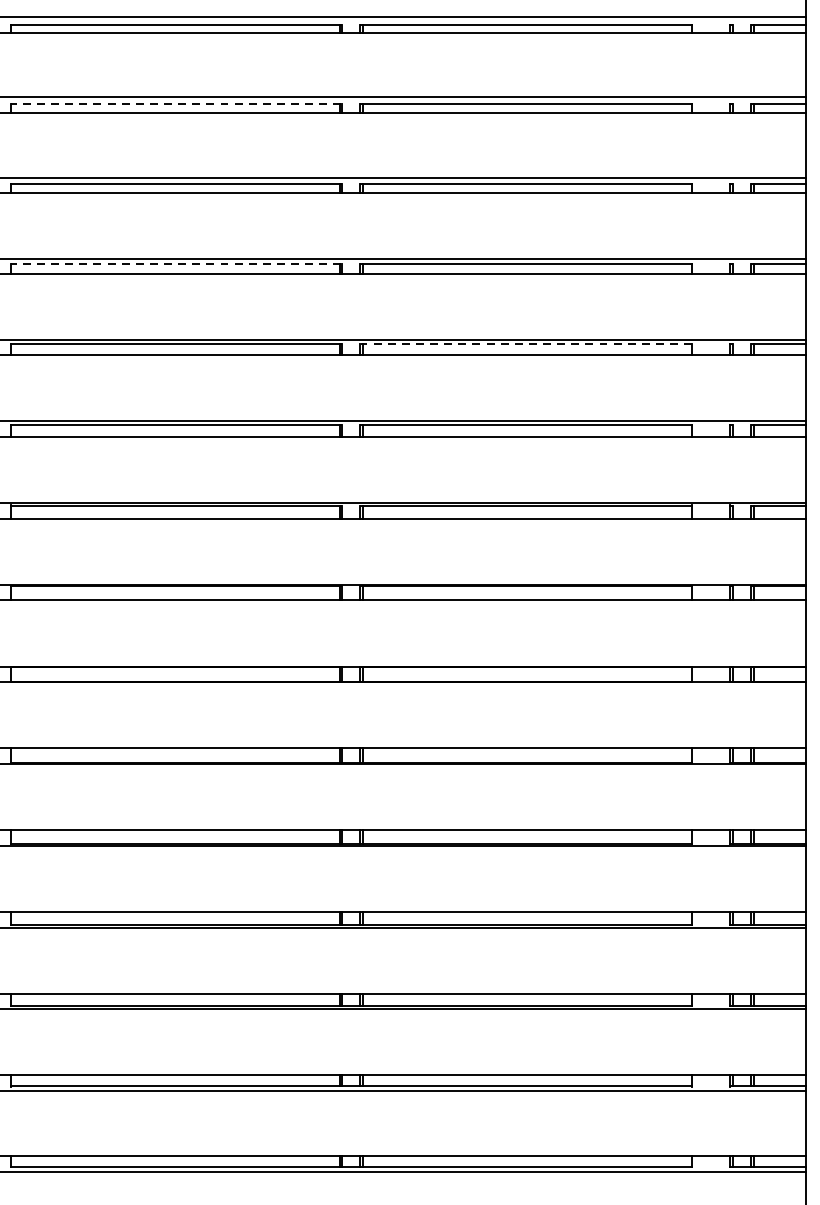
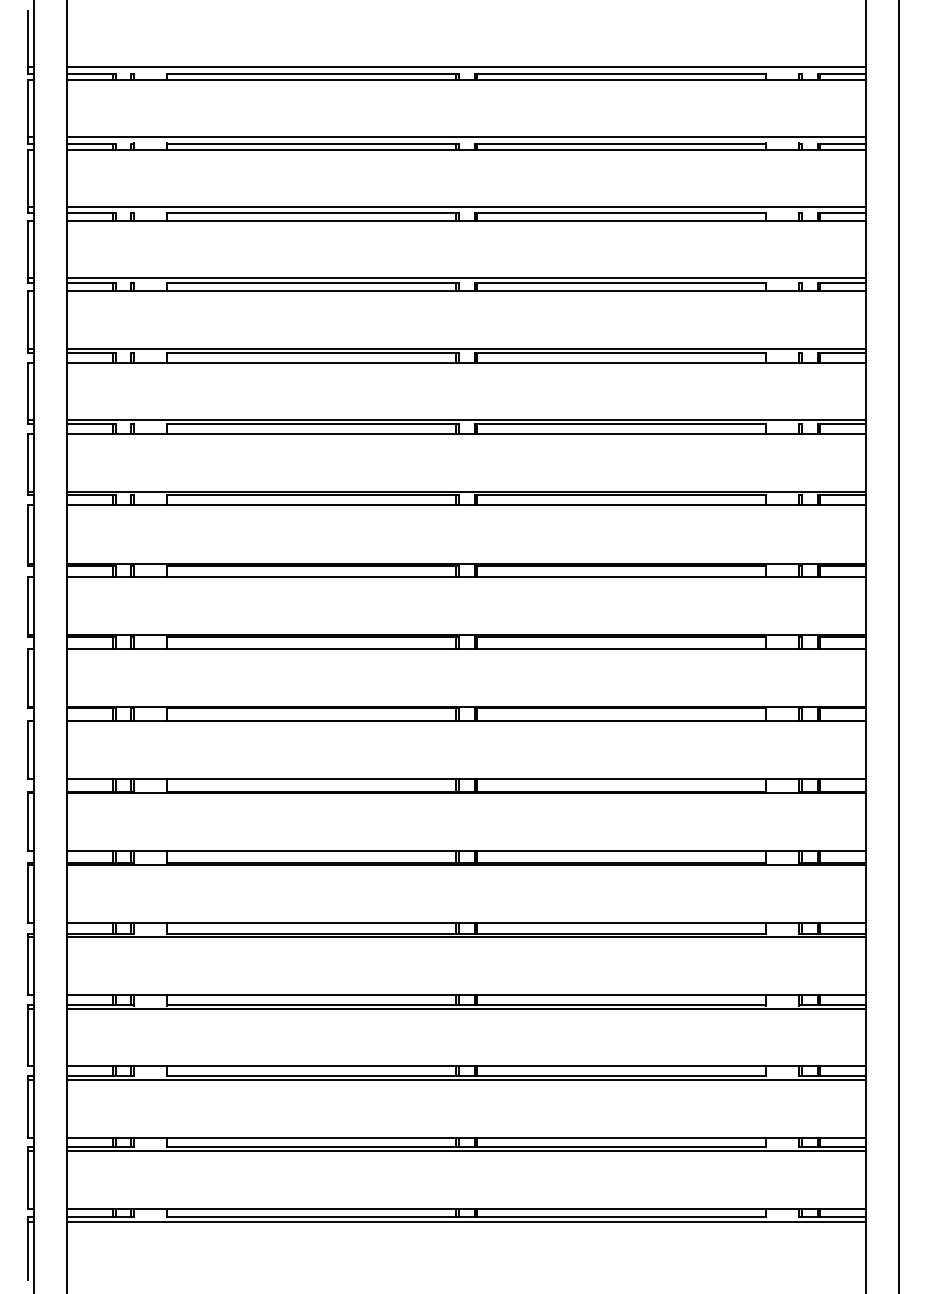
line: (175, 104) -> (312, 213), dashed -> solid
line: (175, 263) -> (312, 353), dashed -> solid
line: (526, 344) -> (620, 424), dashed -> solid

